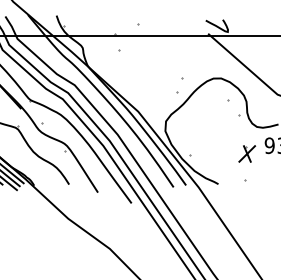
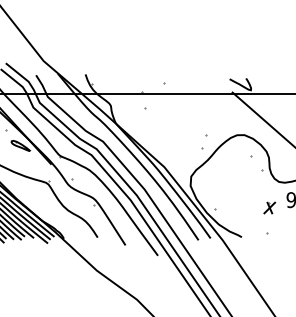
part: (247, 153) -> (269, 207), size x0.7

